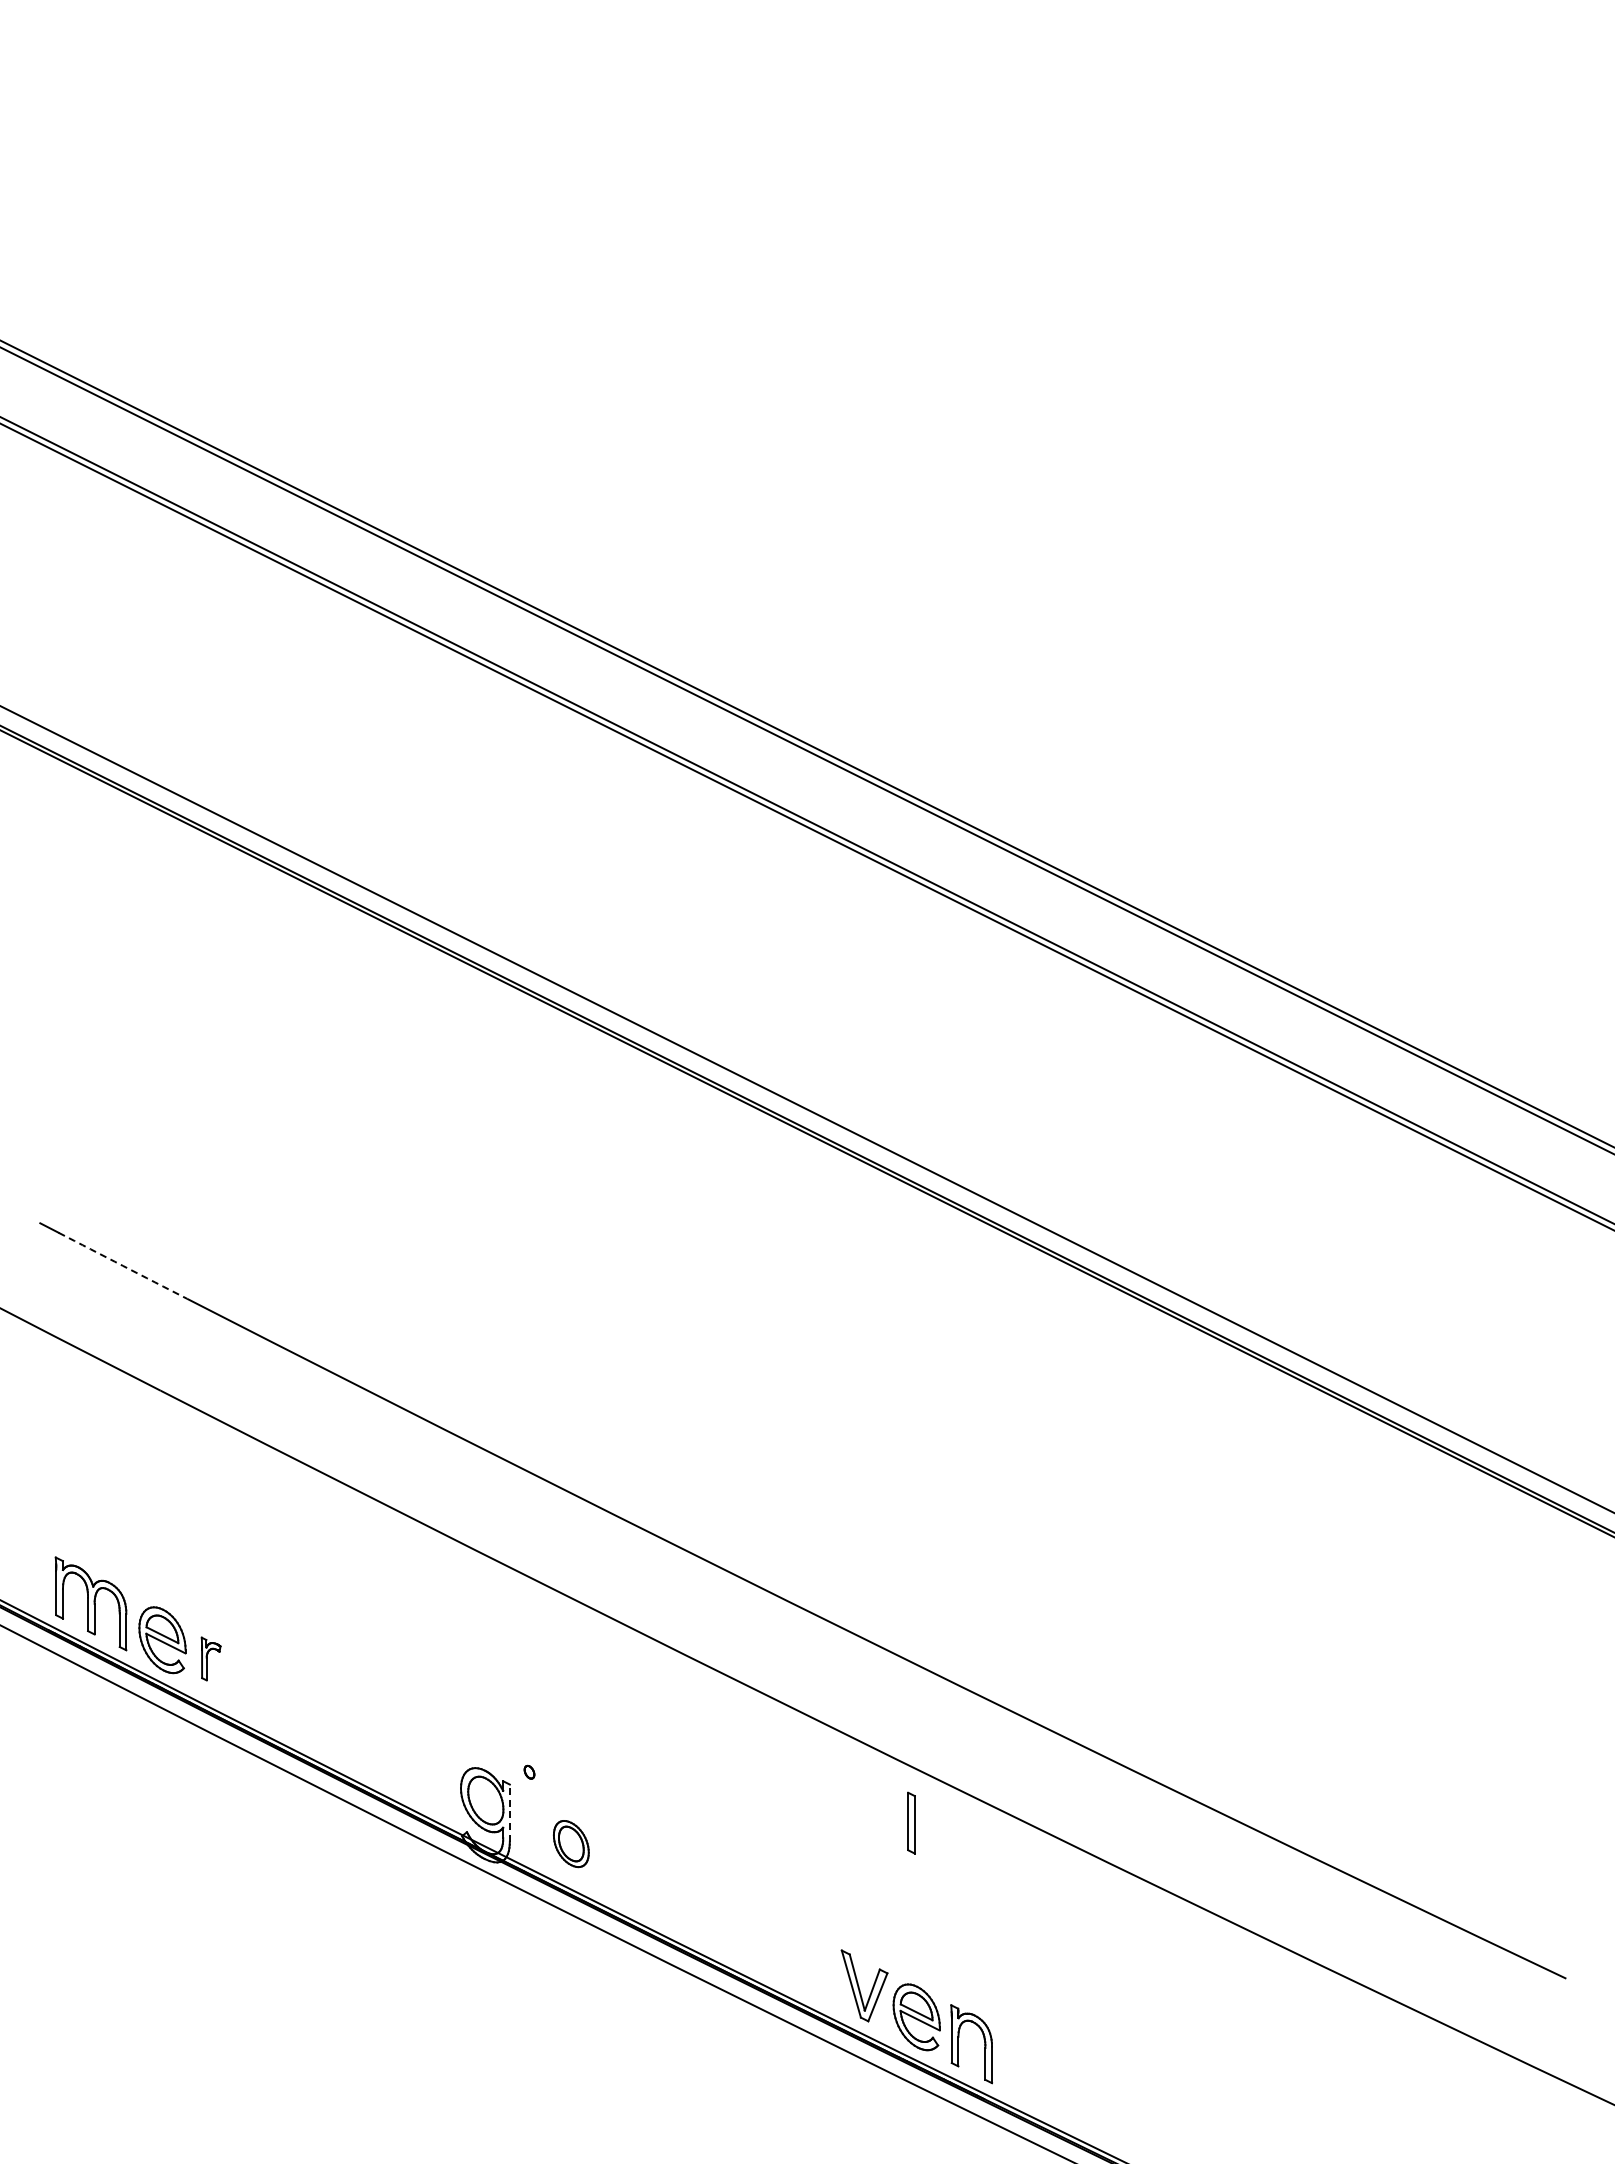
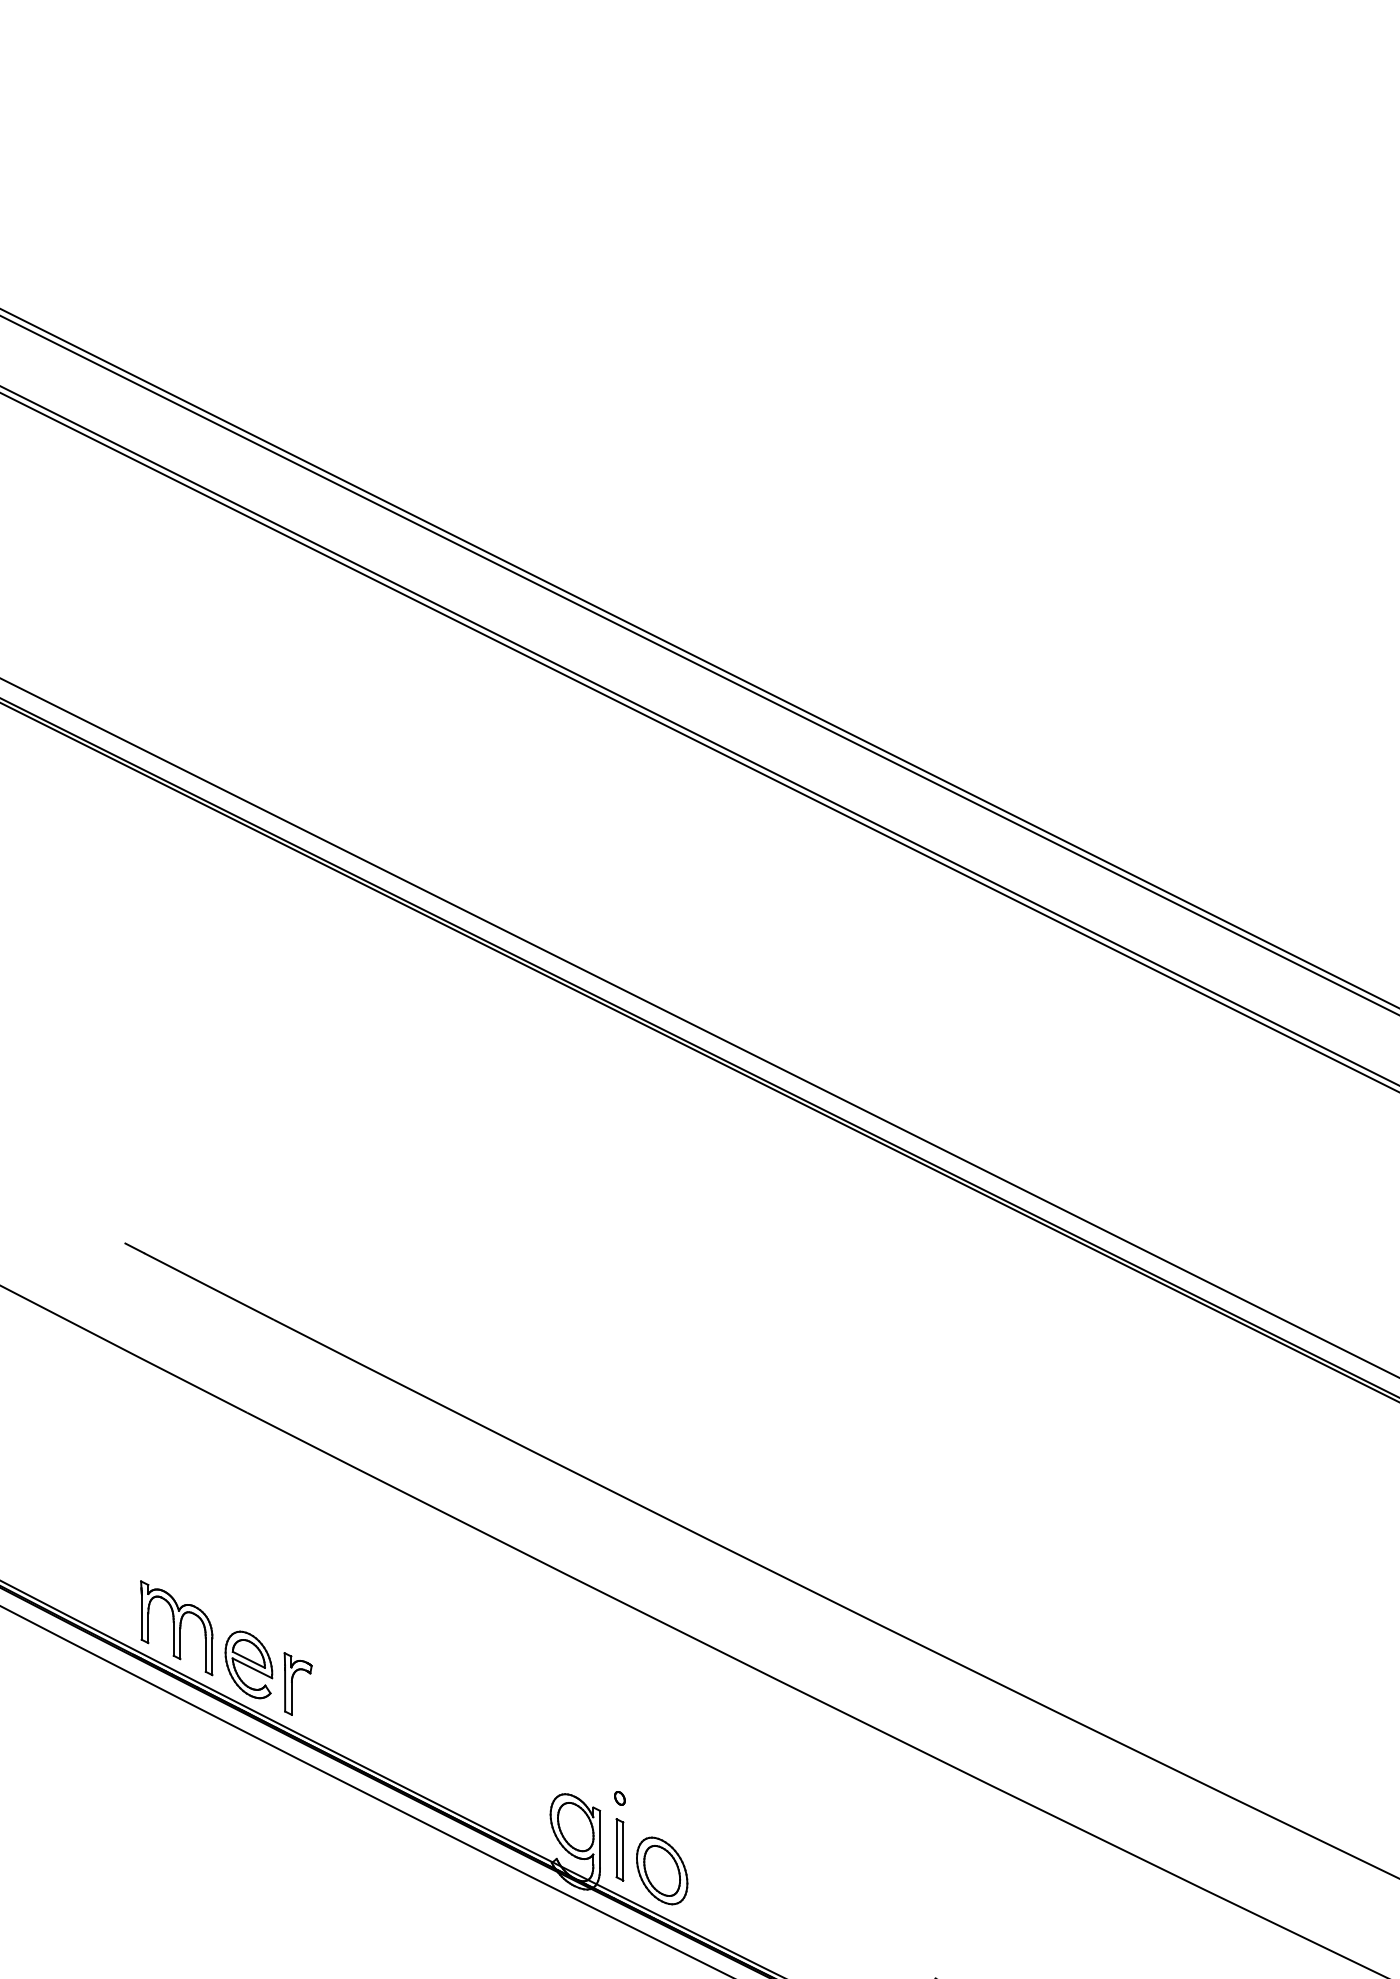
arc: (122, 1265) -> (208, 1286), dashed -> solid
part: (210, 1658) -> (297, 1683), size x1.43
line: (509, 1813) -> (599, 1840), dashed -> solid
part: (911, 1822) -> (619, 1849), moved
part: (571, 1843) -> (662, 1870), size x1.43

